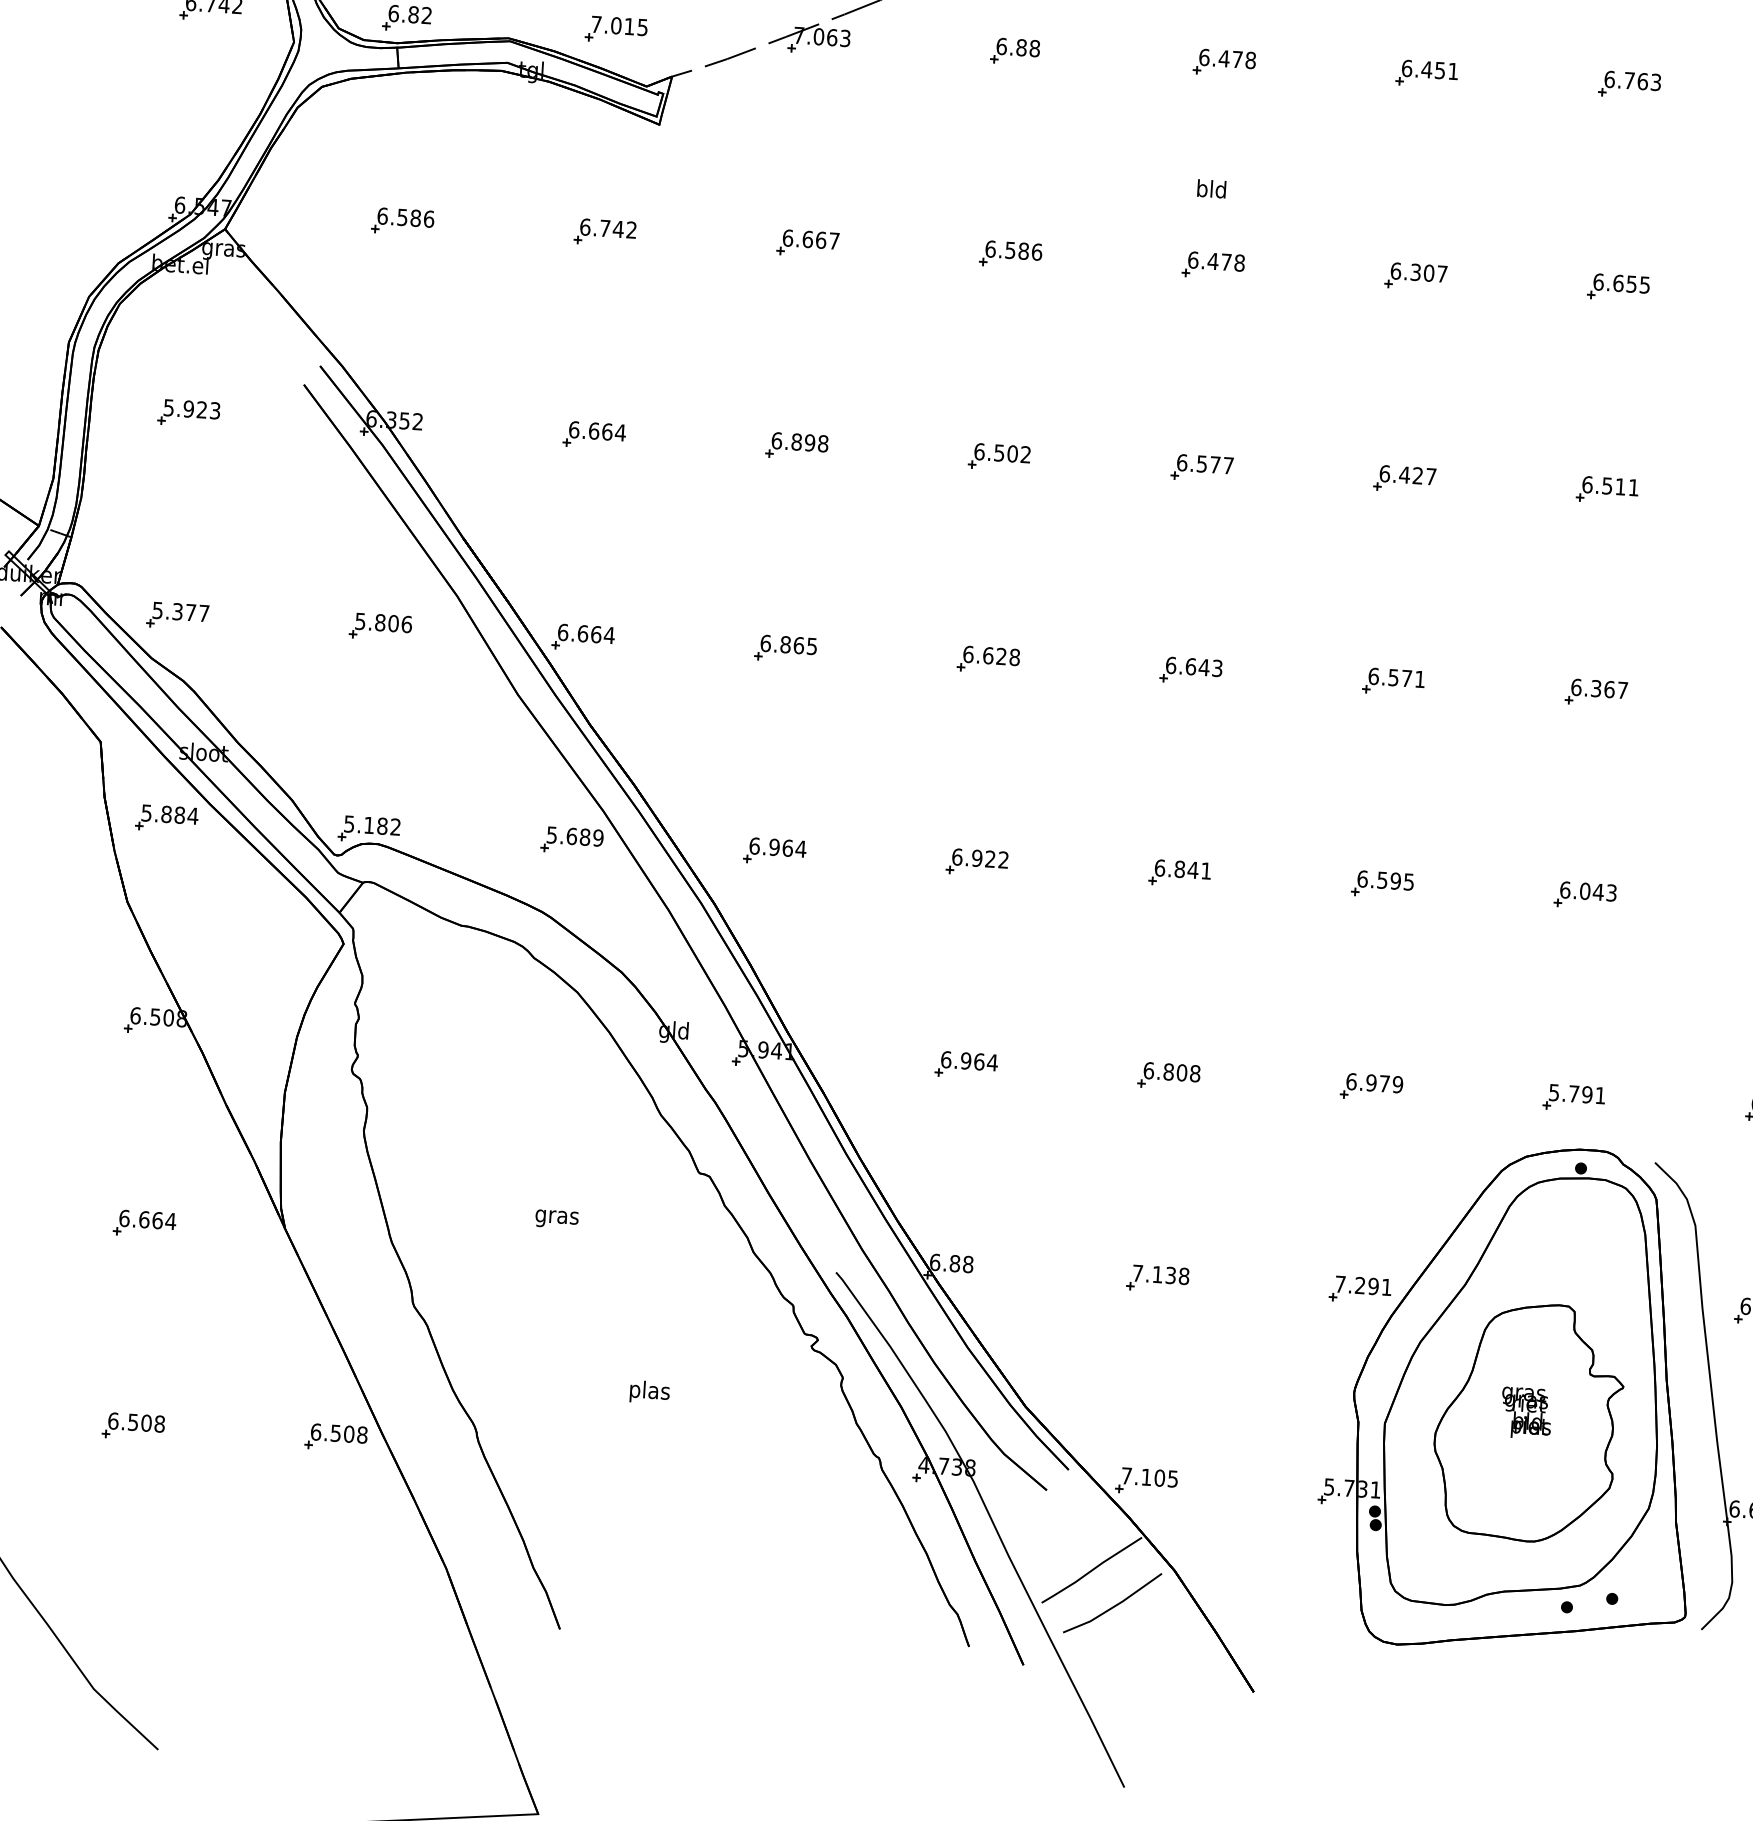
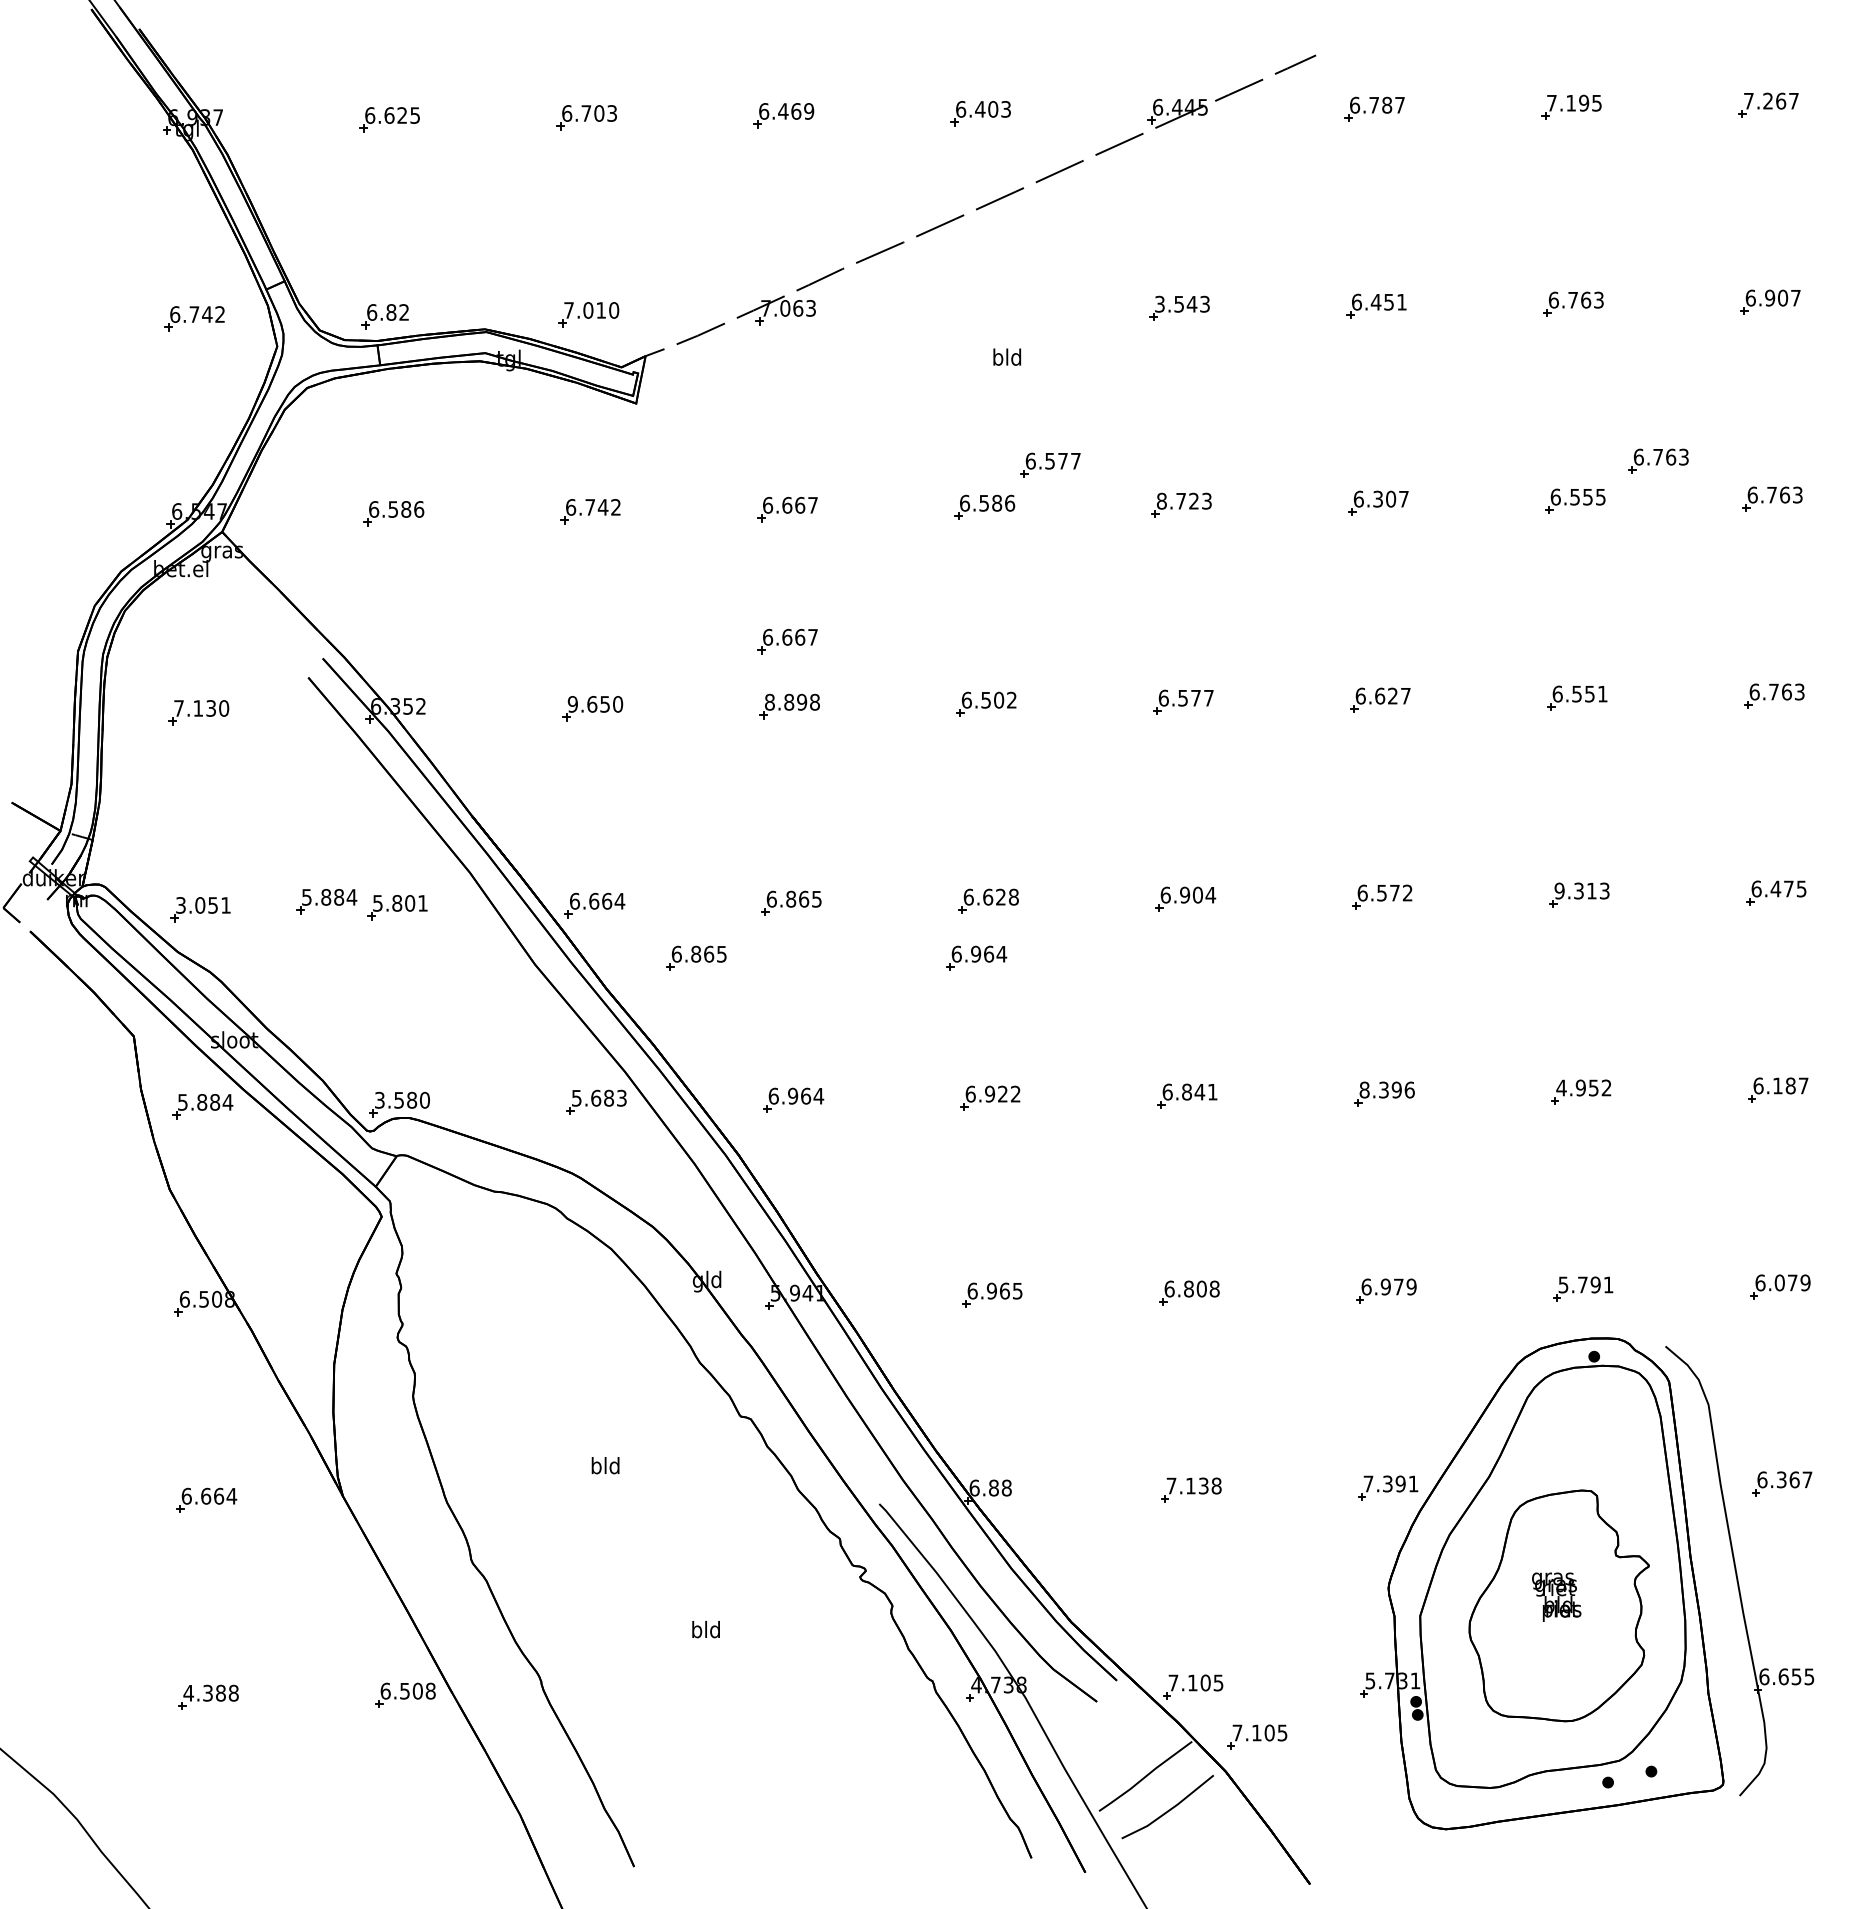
text: (643, 27) -> (614, 310), 7.015 -> 7.010
part: (1015, 51) -> (976, 310), removed
text: (1227, 58) -> (1182, 303), 6.478 -> 3.543
text: (1212, 188) -> (1007, 356), moved
part: (1081, 214) -> (1050, 464), added
part: (1706, 251) -> (1658, 460), added
text: (1216, 260) -> (1184, 500), 6.478 -> 8.723
text: (1618, 282) -> (1575, 496), 6.655 -> 6.555
part: (799, 379) -> (787, 641), added
text: (192, 409) -> (201, 708), 5.923 -> 7.130
text: (597, 430) -> (595, 703), 6.664 -> 9.650
text: (777, 440) -> (770, 701), 6.898 -> 8.898
text: (1404, 474) -> (1379, 695), 6.427 -> 6.627
text: (1620, 487) -> (1589, 694), 6.511 -> 6.551
text: (181, 612) -> (203, 905), 5.377 -> 3.051
part: (307, 616) -> (326, 901), added
text: (407, 624) -> (423, 903), 5.806 -> 5.801
text: (1204, 666) -> (1198, 894), 6.643 -> 6.904
text: (1419, 678) -> (1407, 892), 6.571 -> 6.572
text: (1598, 688) -> (1581, 890), 6.367 -> 9.313
part: (684, 698) -> (696, 957), added
part: (972, 716) -> (976, 957), added
text: (372, 824) -> (402, 1099), 5.182 -> 3.580
text: (597, 838) -> (621, 1098), 5.689 -> 5.683
text: (1385, 879) -> (1386, 1089), 6.595 -> 8.396
text: (1587, 890) -> (1583, 1087), 6.043 -> 4.952
text: (992, 1063) -> (1017, 1291), 6.964 -> 6.965
text: (557, 1216) -> (605, 1467), gras -> bld
text: (1359, 1286) -> (1387, 1484), 7.291 -> 7.391
text: (649, 1392) -> (706, 1631), plas -> bld
text: (129, 1421) -> (204, 1692), 6.508 -> 4.388
part: (1209, 1536) -> (1257, 1736), added

